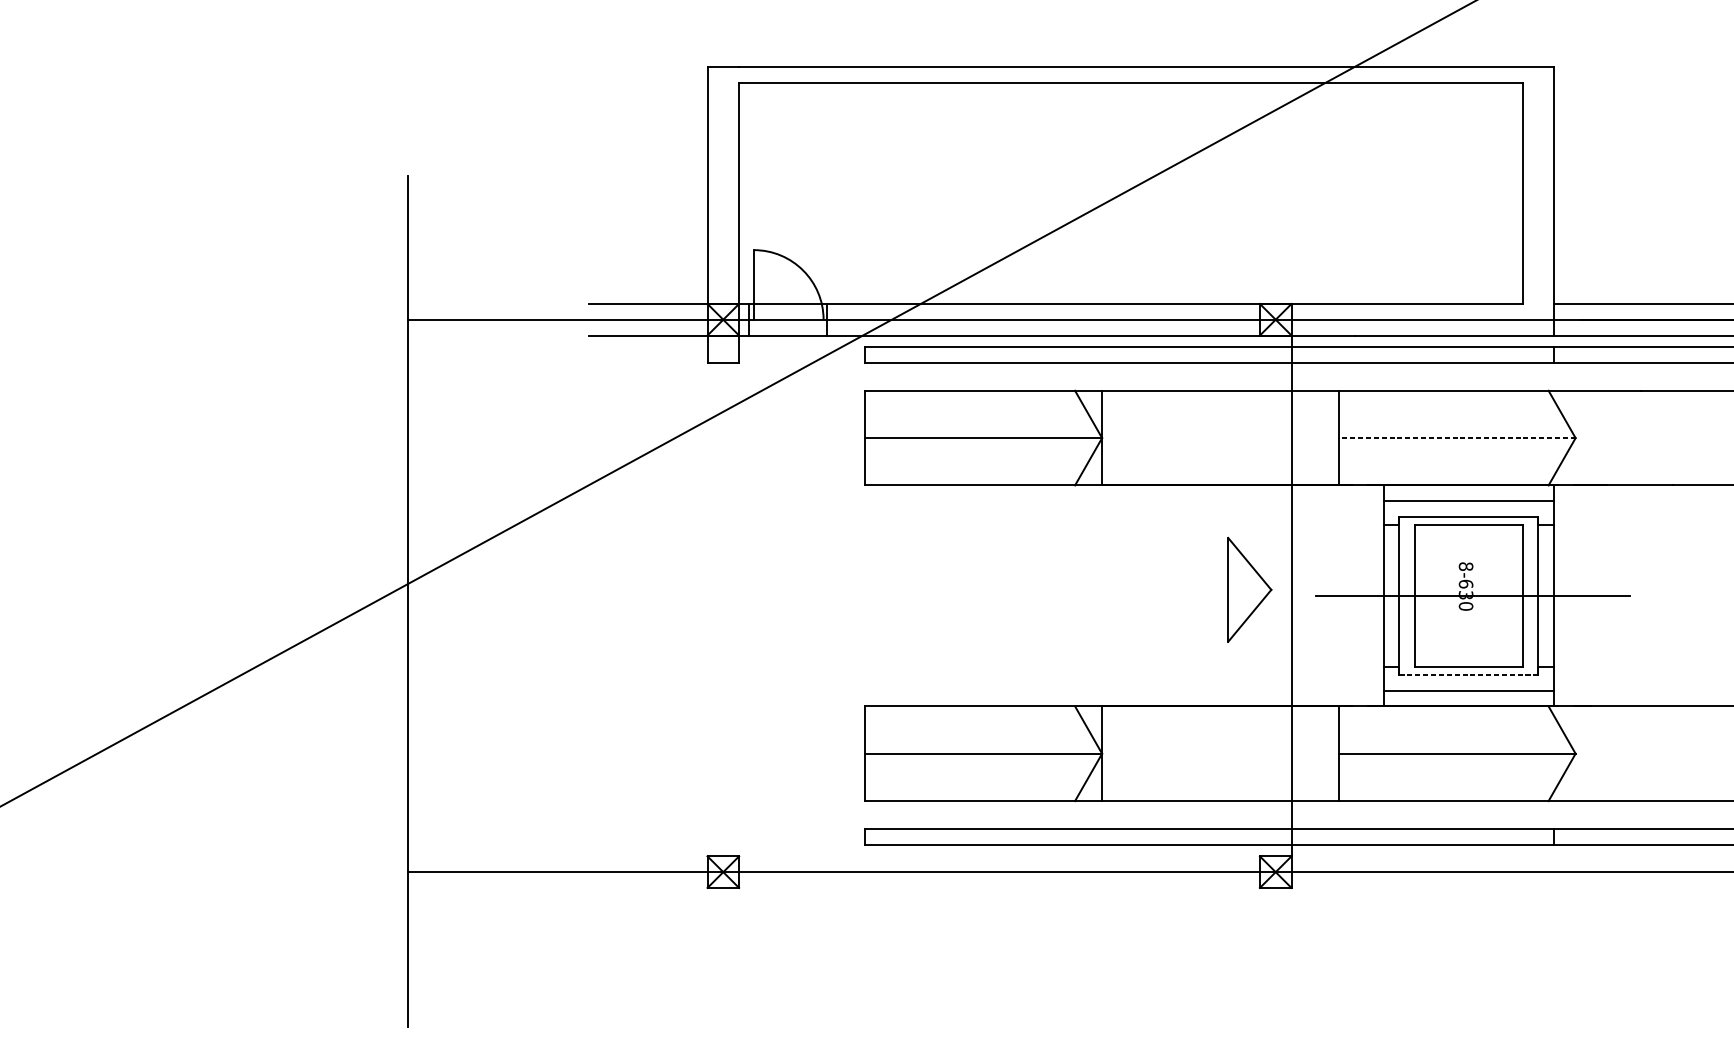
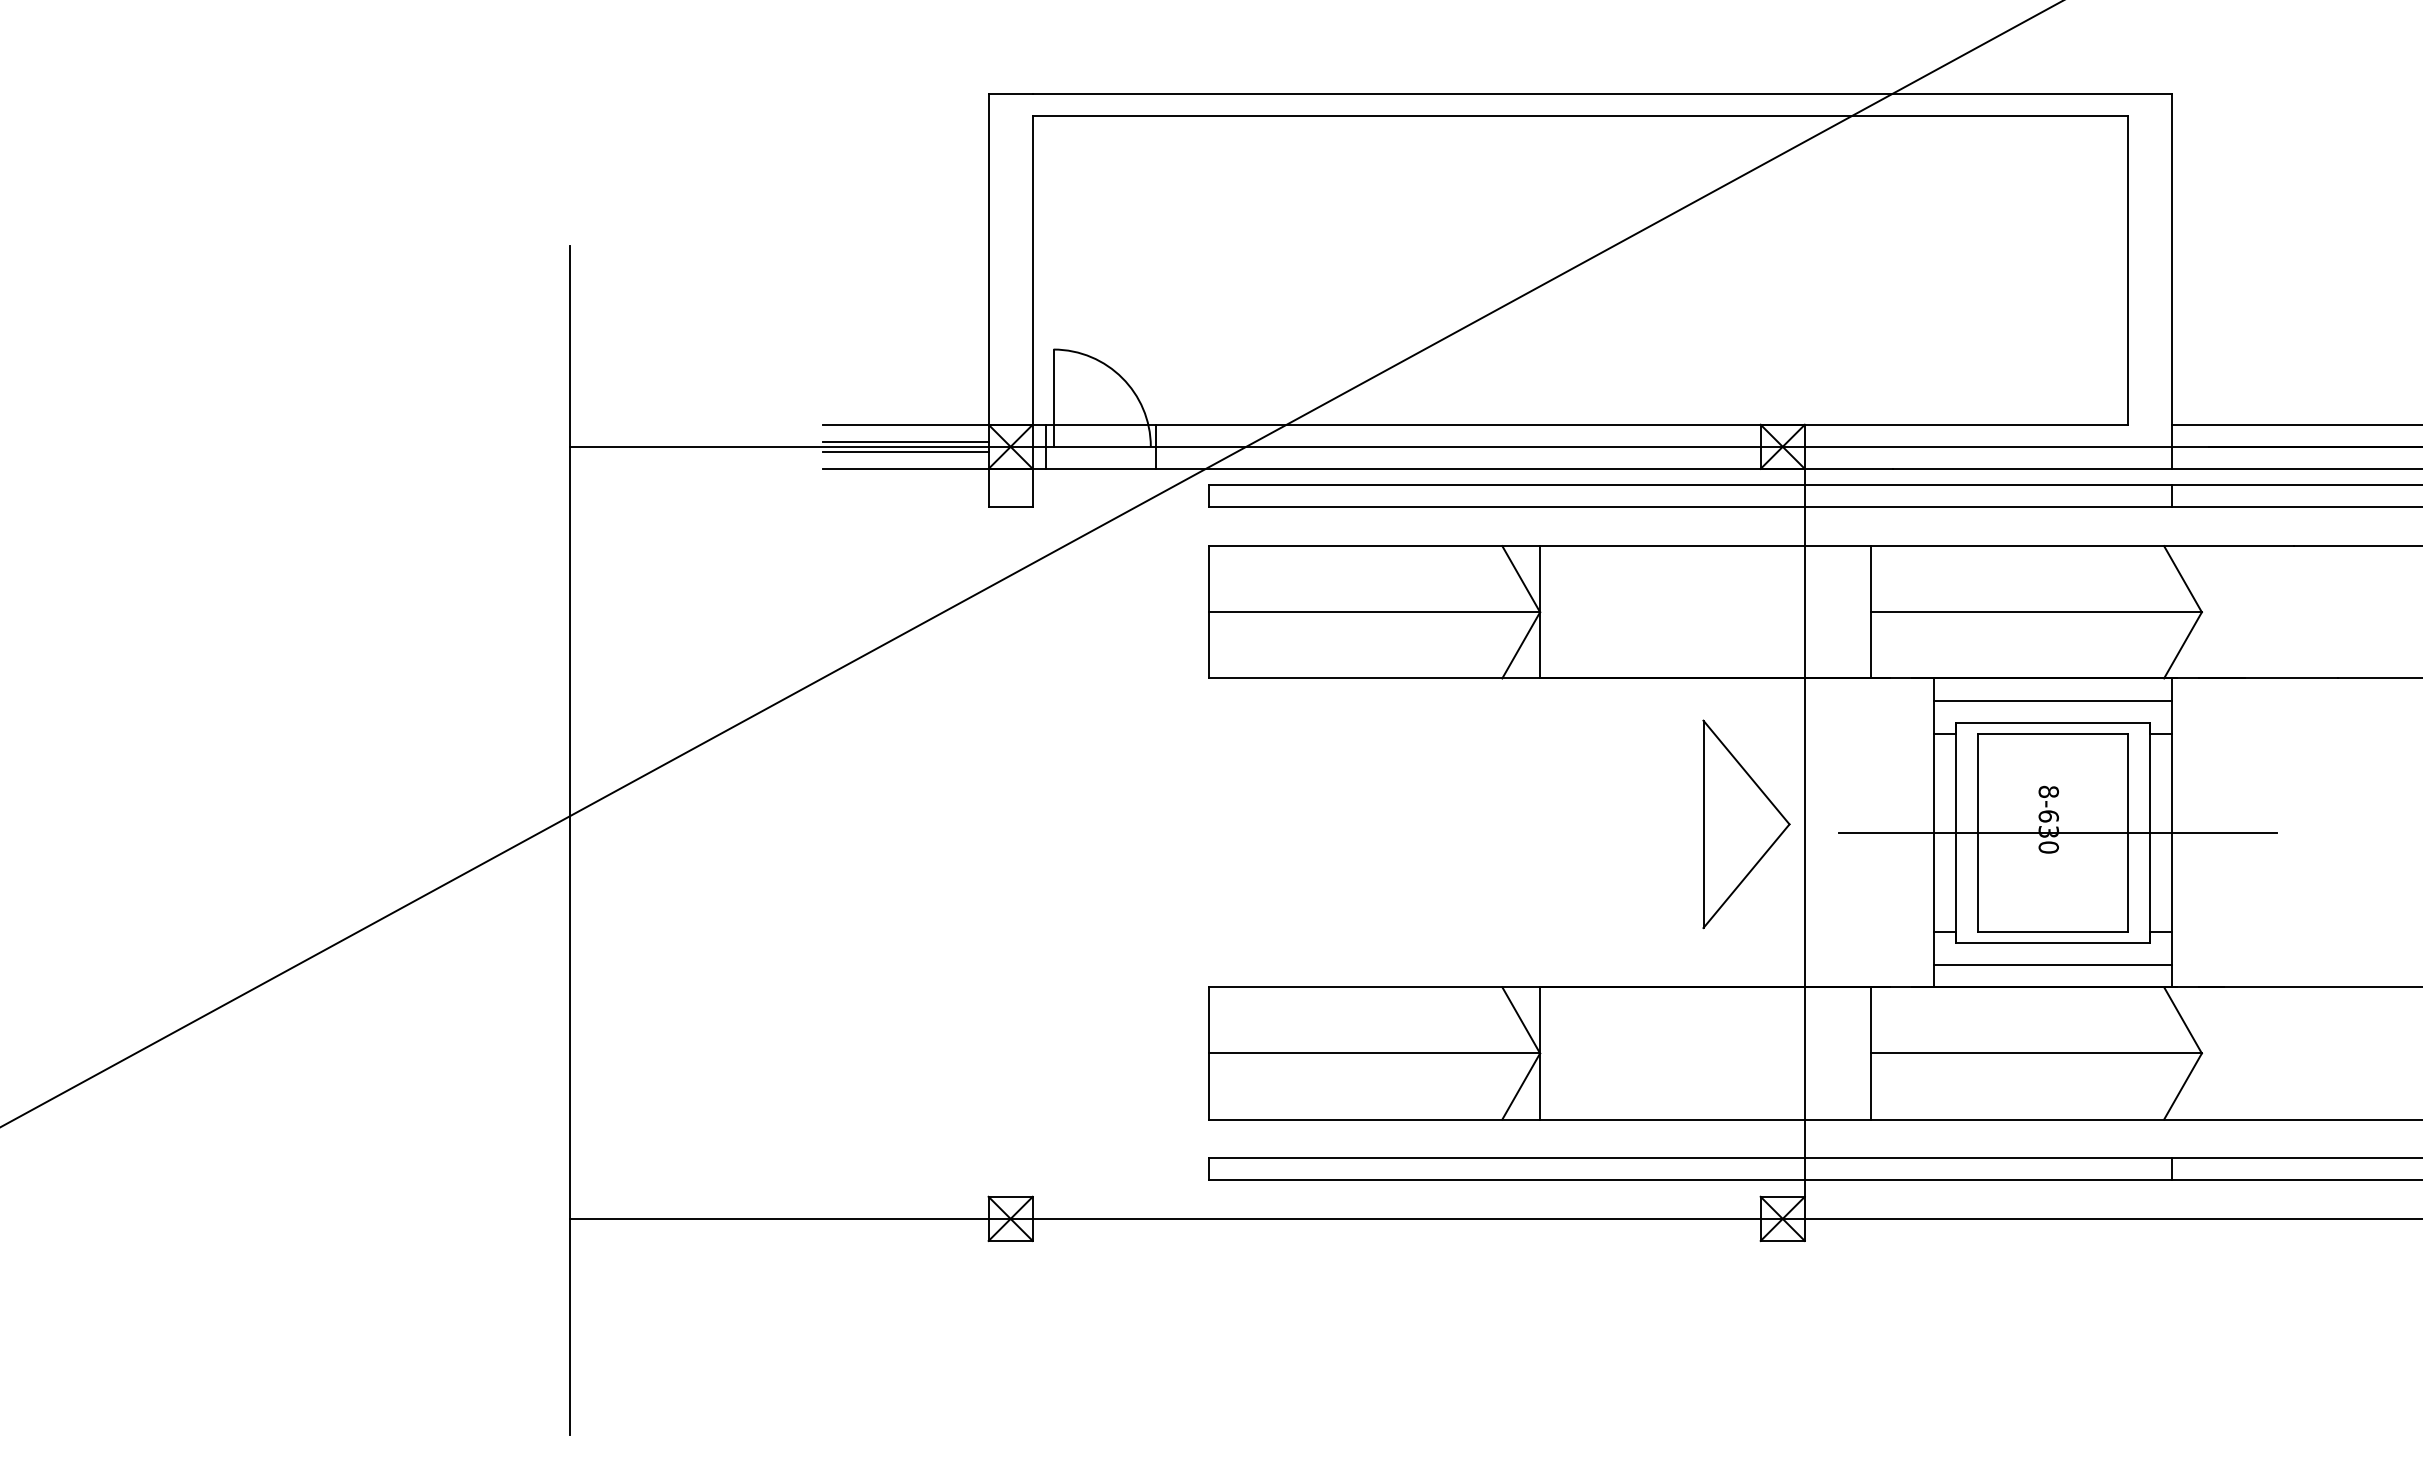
line: (648, 316) -> (905, 442), added
line: (648, 323) -> (905, 451), added
line: (1456, 438) -> (2035, 612), dashed -> solid
part: (1249, 589) -> (1746, 824), size x1.43
line: (1468, 675) -> (2052, 943), dashed -> solid

